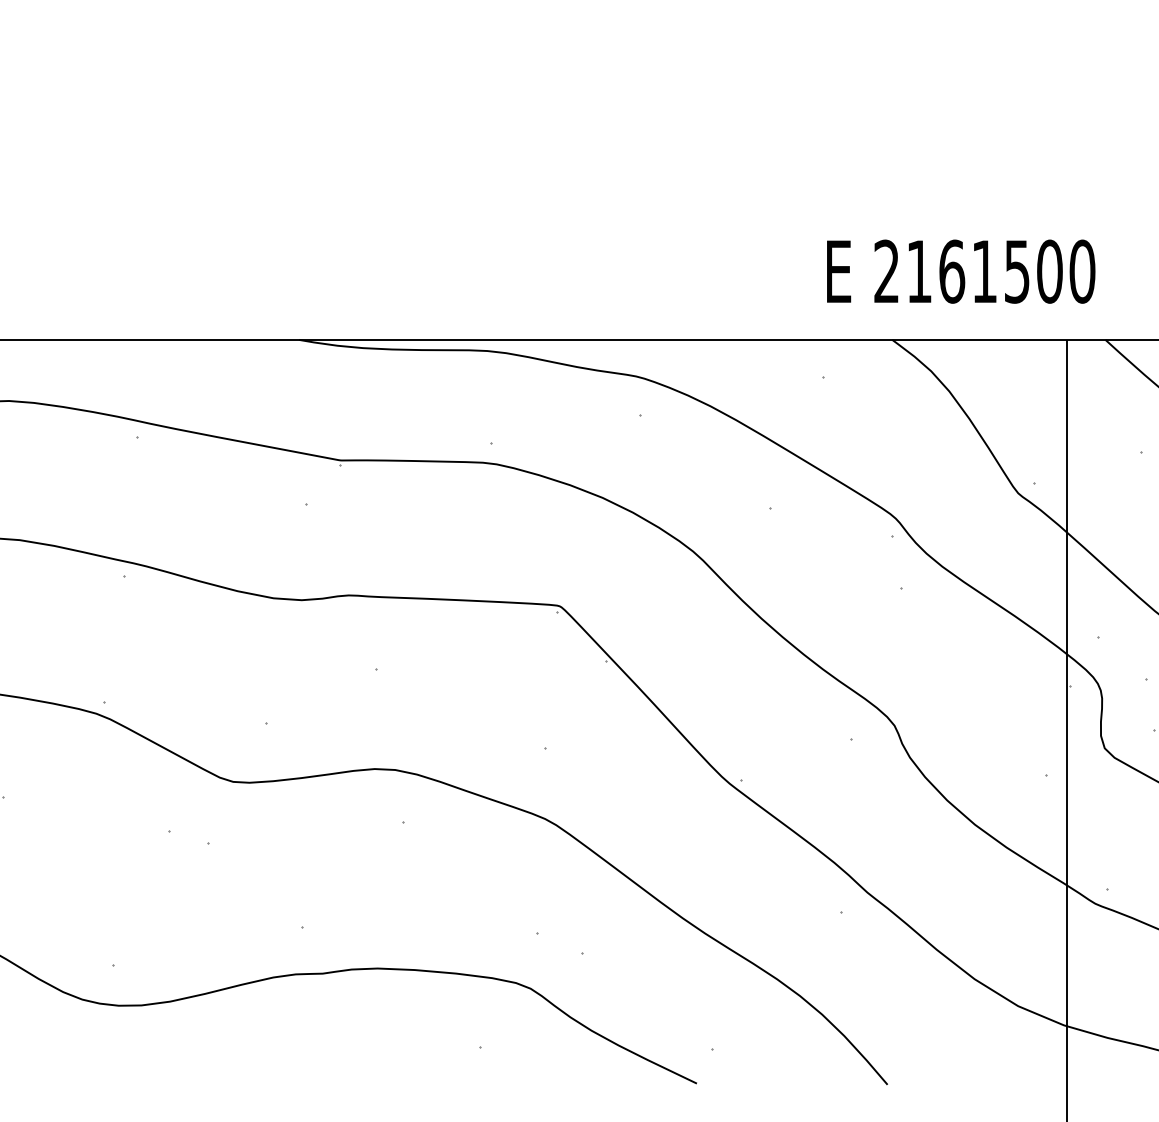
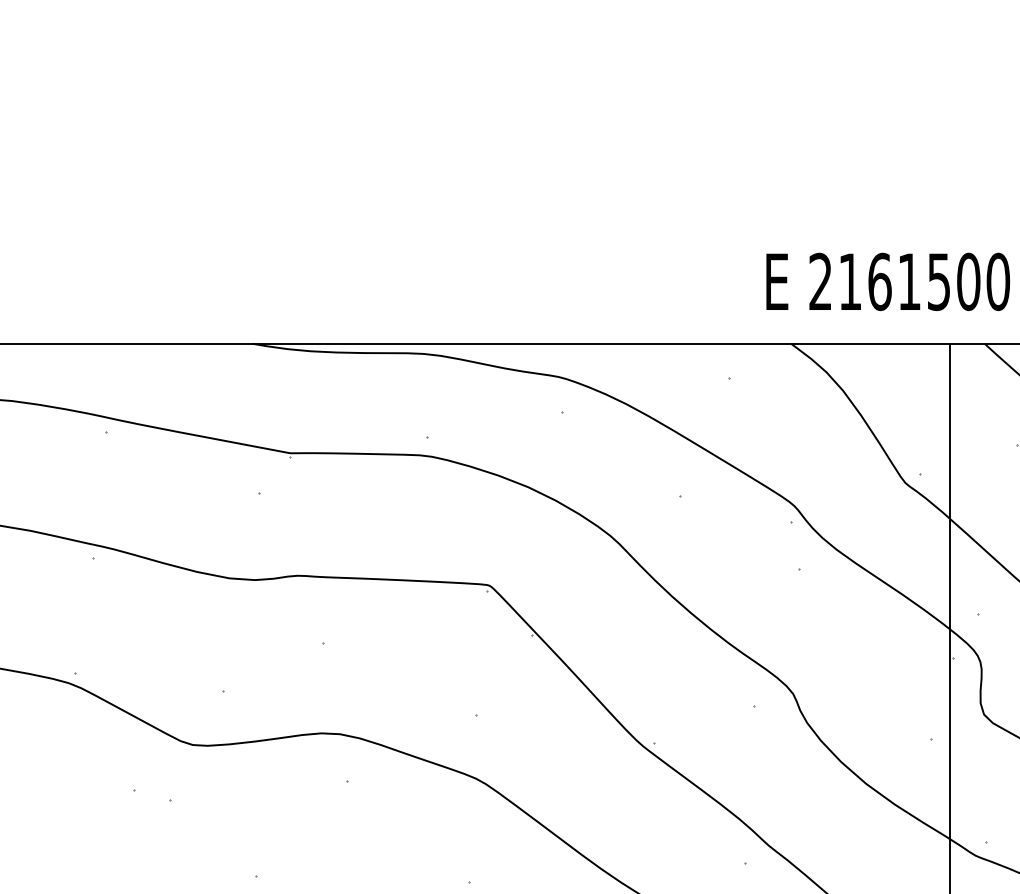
text: (961, 271) -> (888, 281), moved

